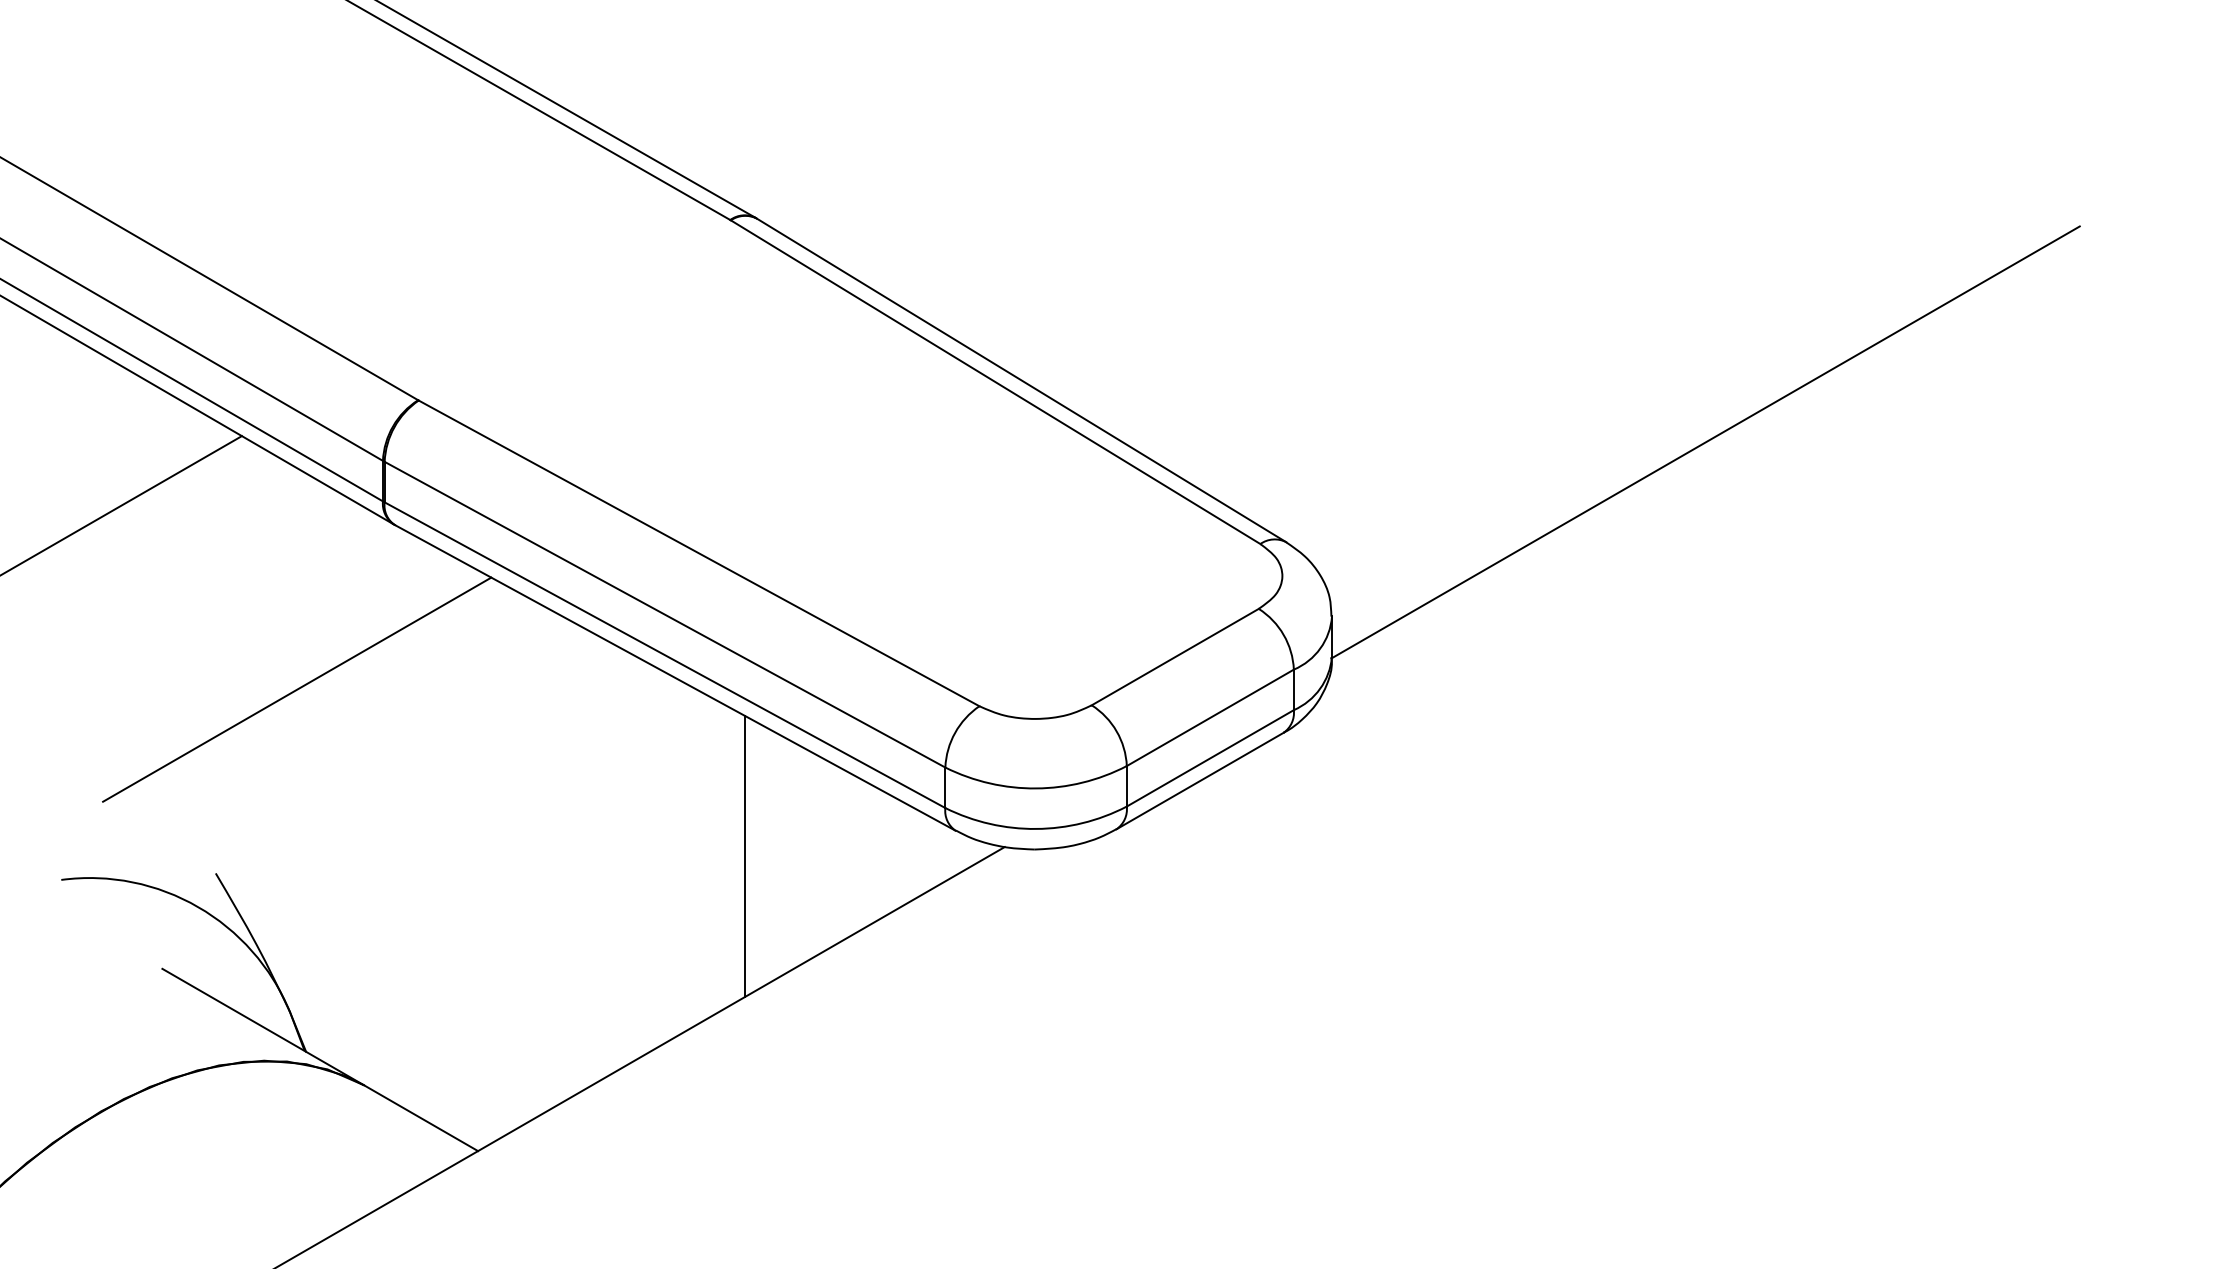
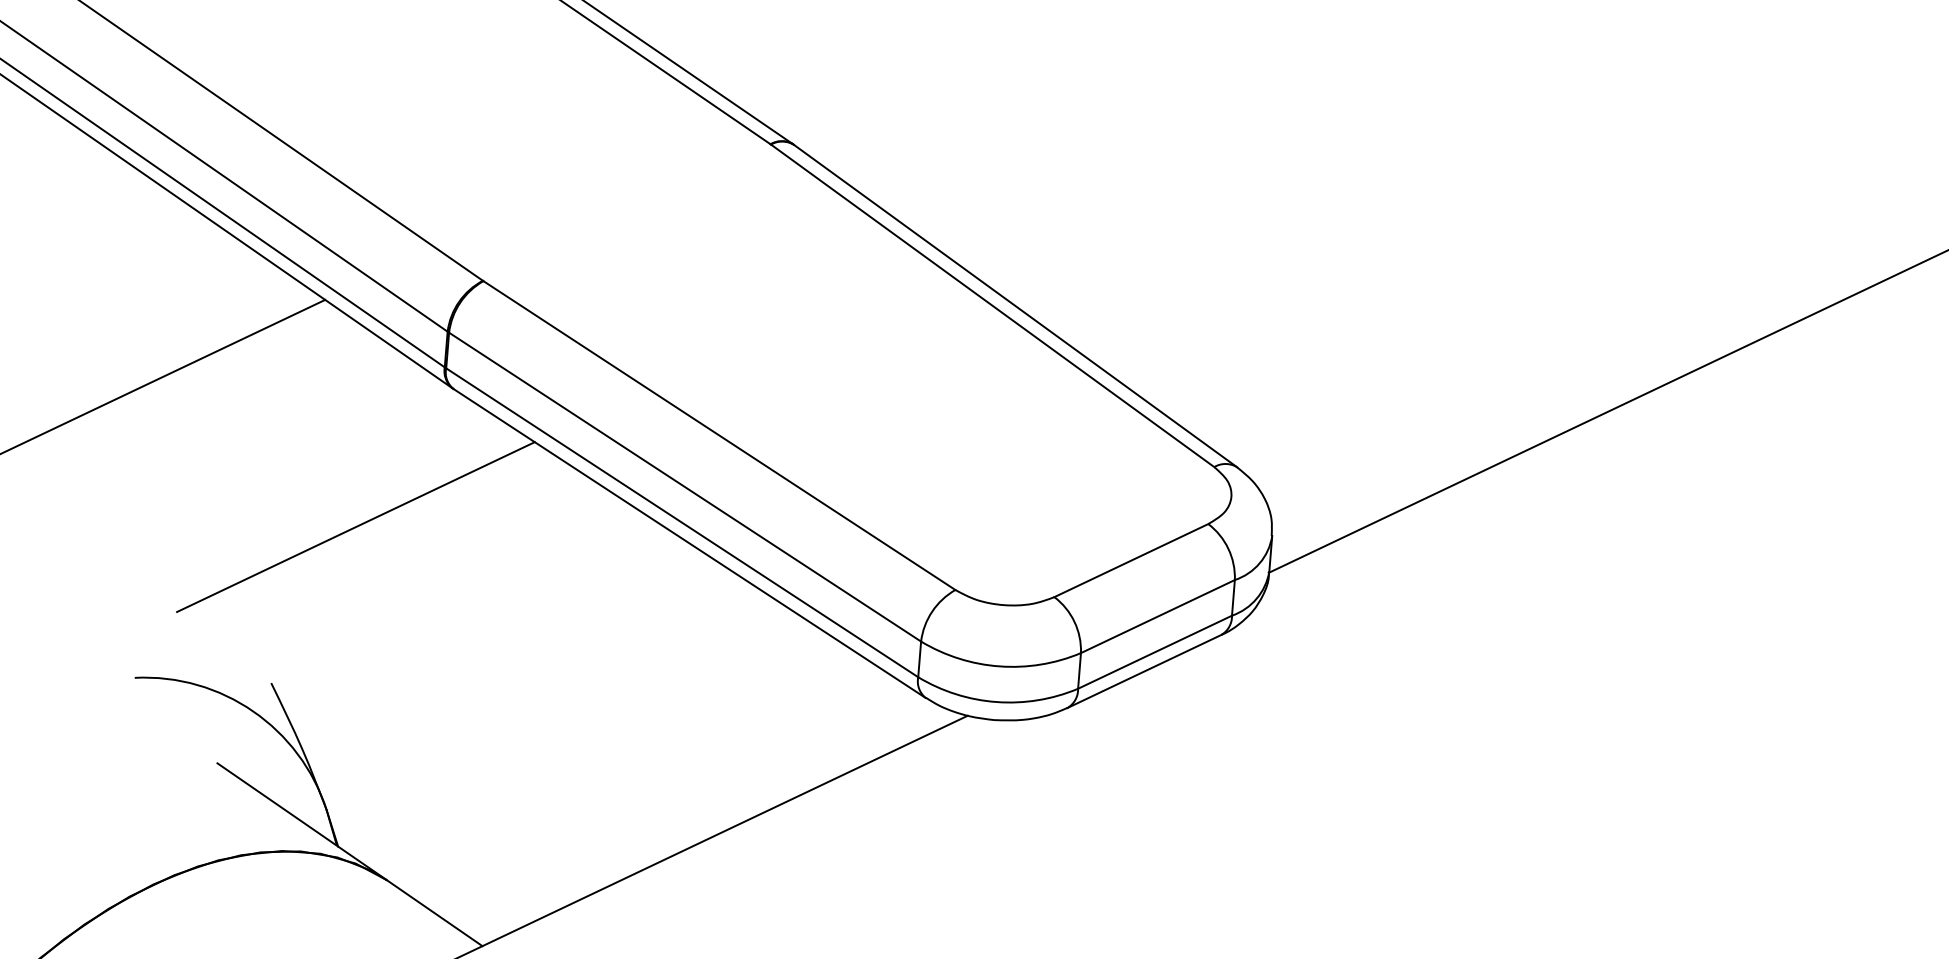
line: (744, 856) -> (737, 705), removed

